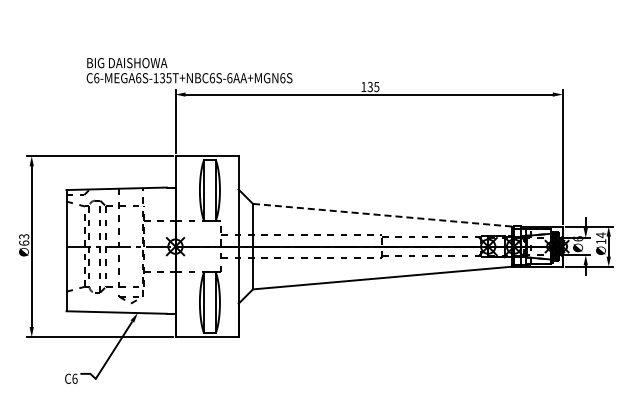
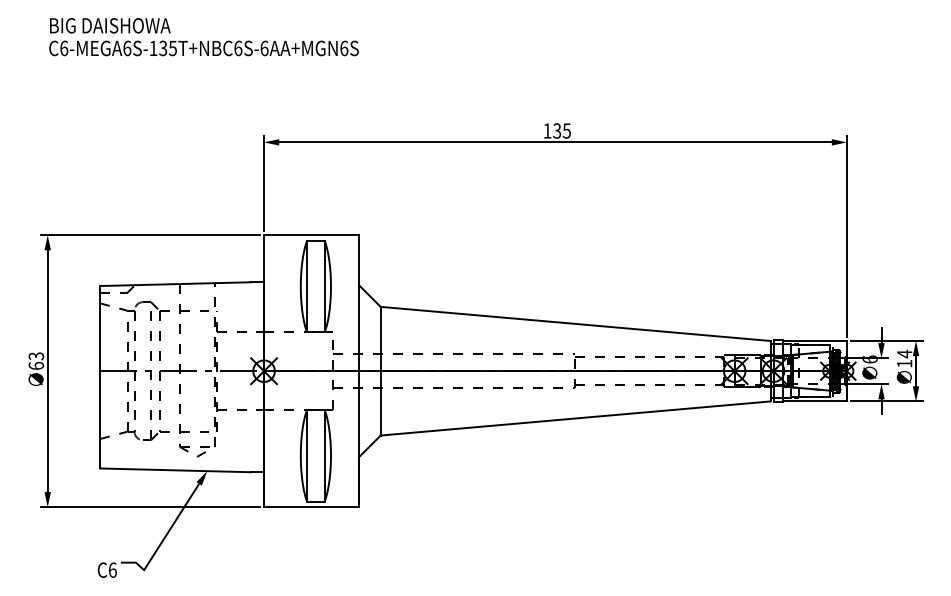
text: (189, 70) -> (203, 36), moved
line: (383, 215) -> (577, 324), dashed -> solid

